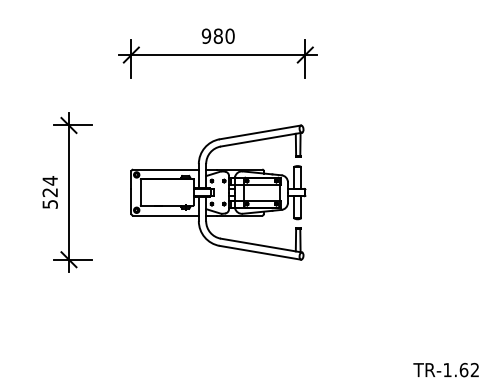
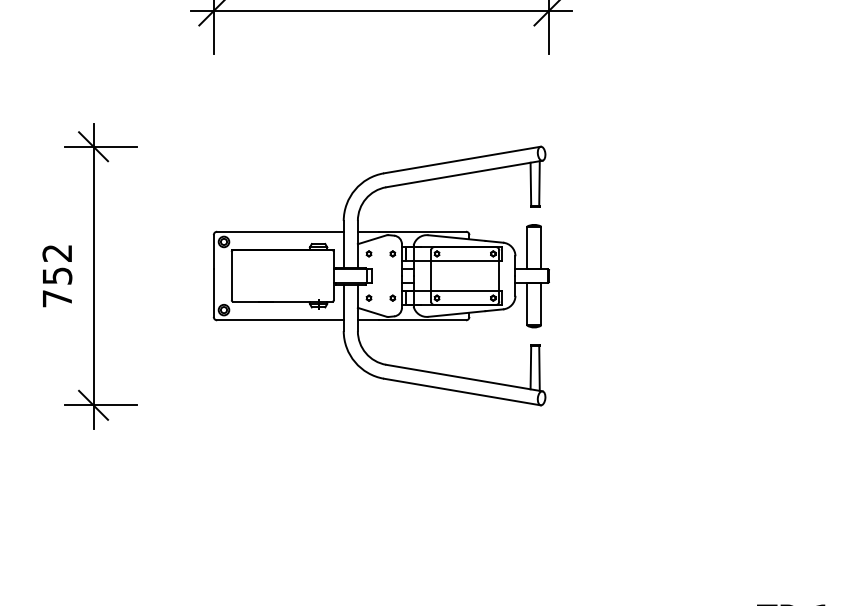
text: (49, 192) -> (55, 275), 524 -> 752

